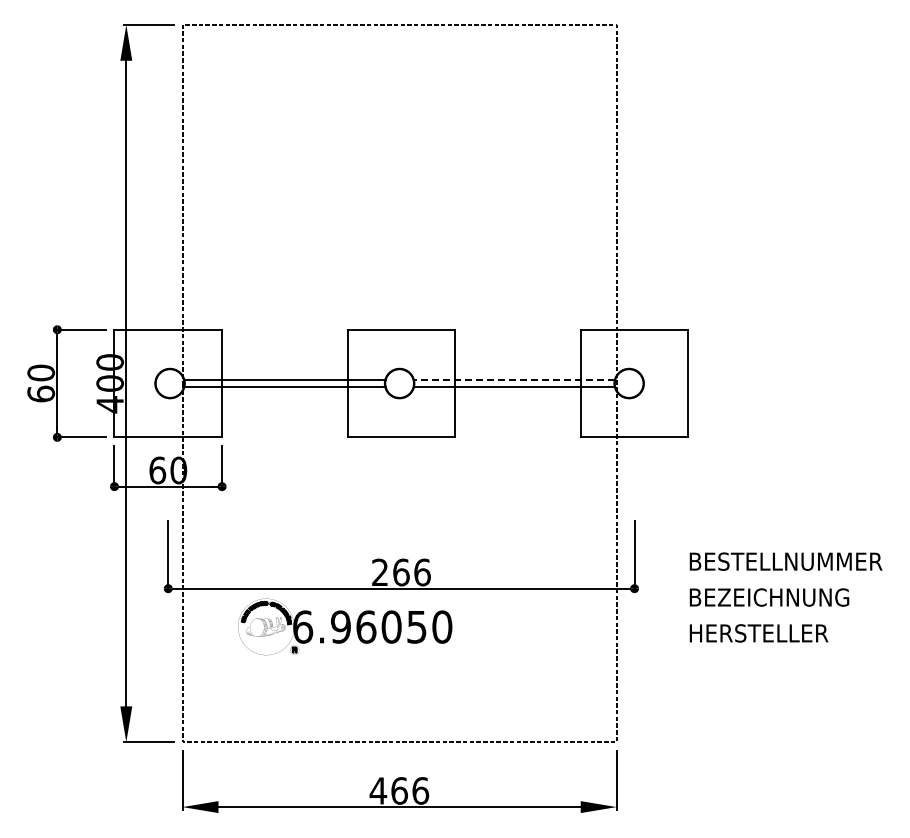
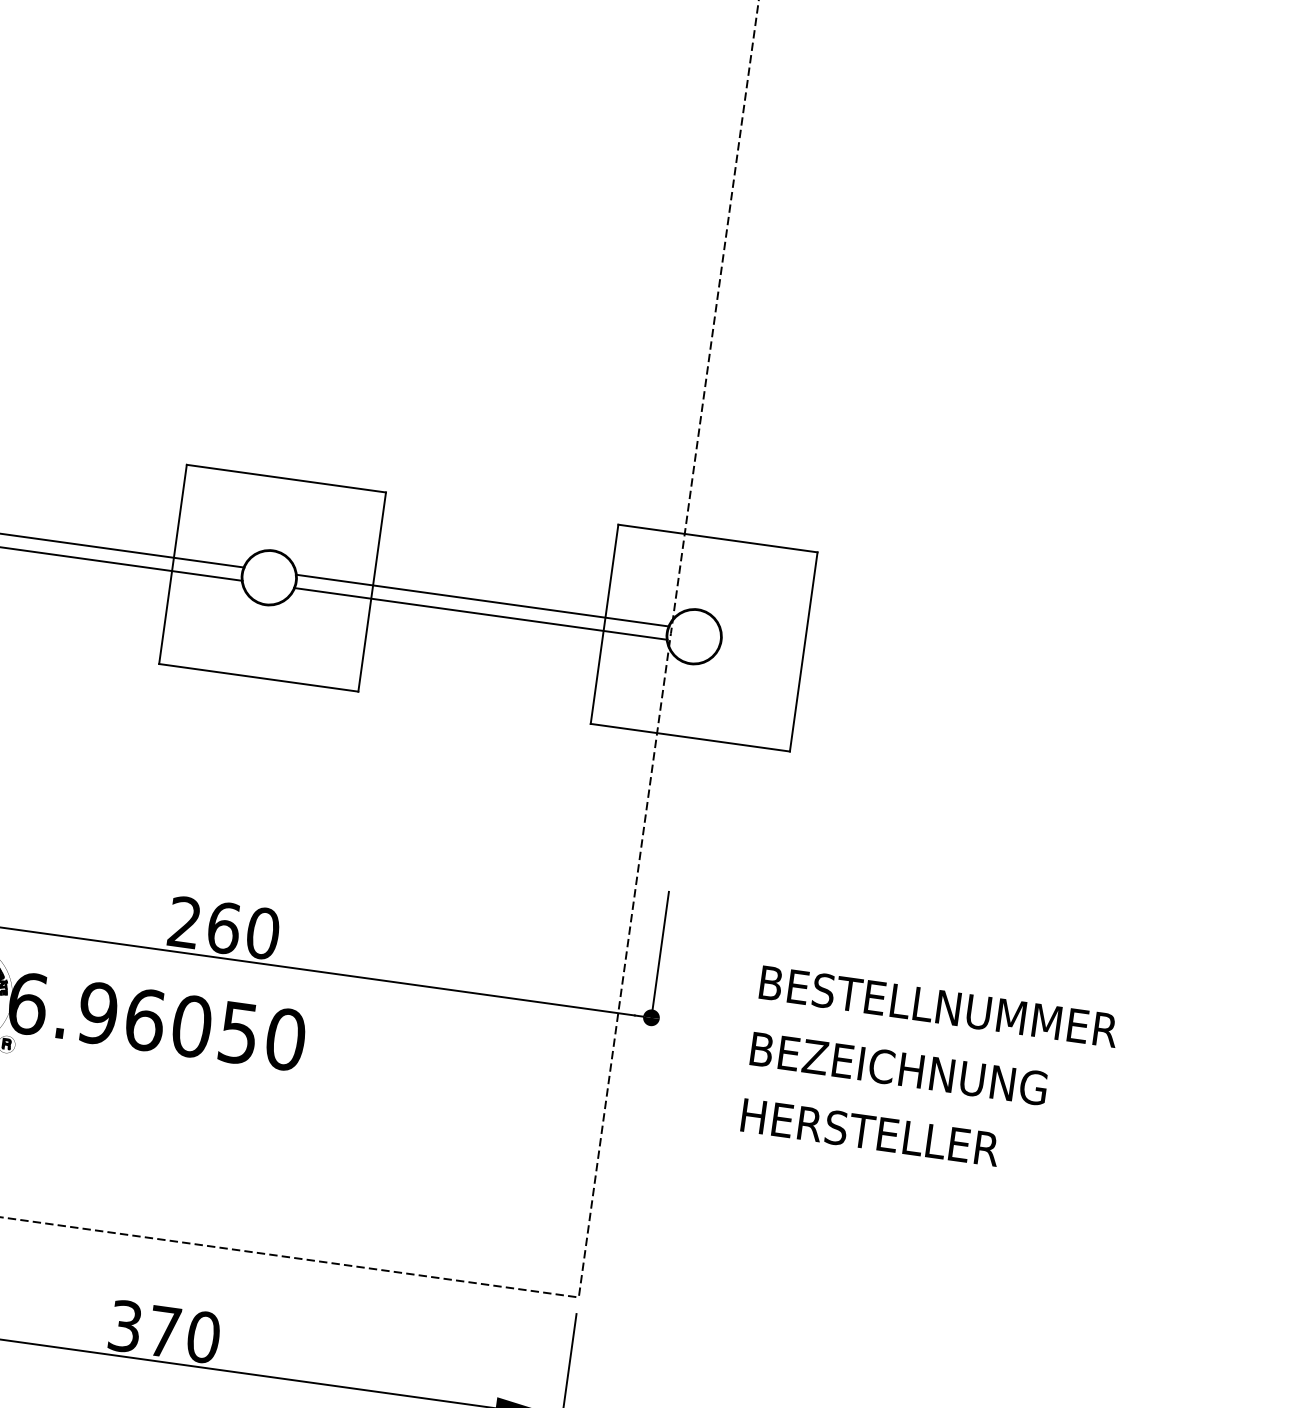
line: (514, 379) -> (482, 599), dashed -> solid
text: (422, 572) -> (263, 933), 266 -> 260
text: (399, 790) -> (164, 1330), 466 -> 370

